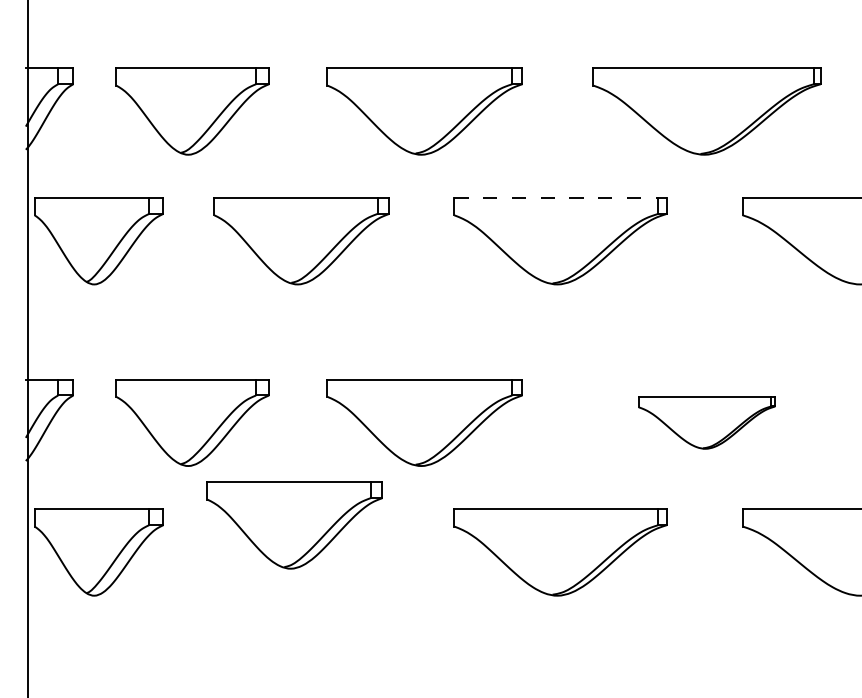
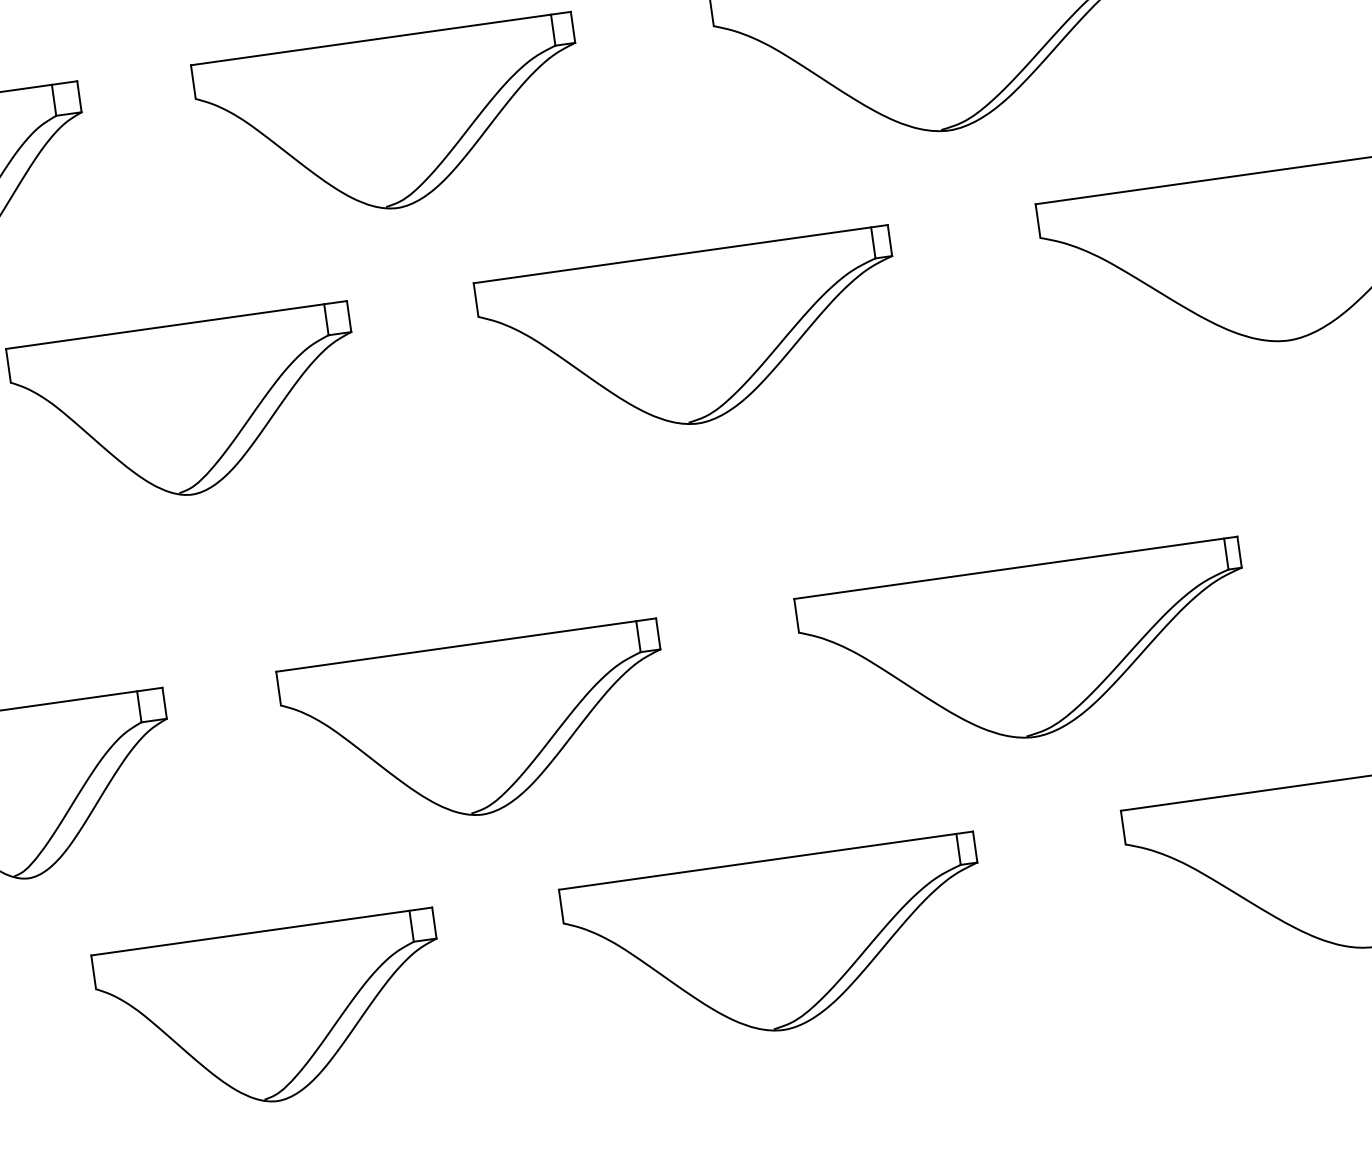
line: (561, 198) -> (682, 254), dashed -> solid
part: (706, 422) -> (1026, 651), size x1.67
part: (294, 525) -> (272, 1015), moved

